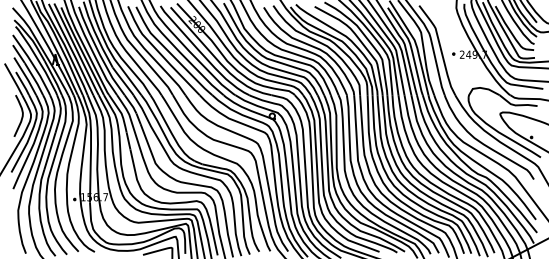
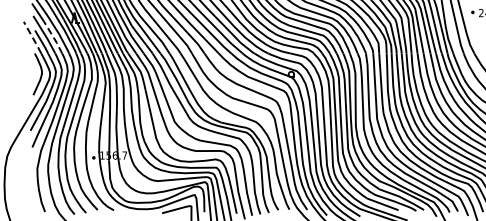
line: (13, 79) -> (32, 37), solid -> dashed
line: (34, 79) -> (53, 37), solid -> dashed

